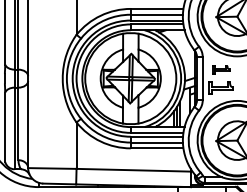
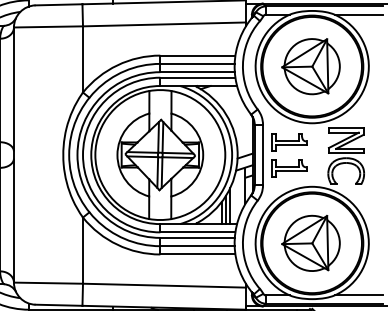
part: (221, 69) -> (289, 142), size x1.43

